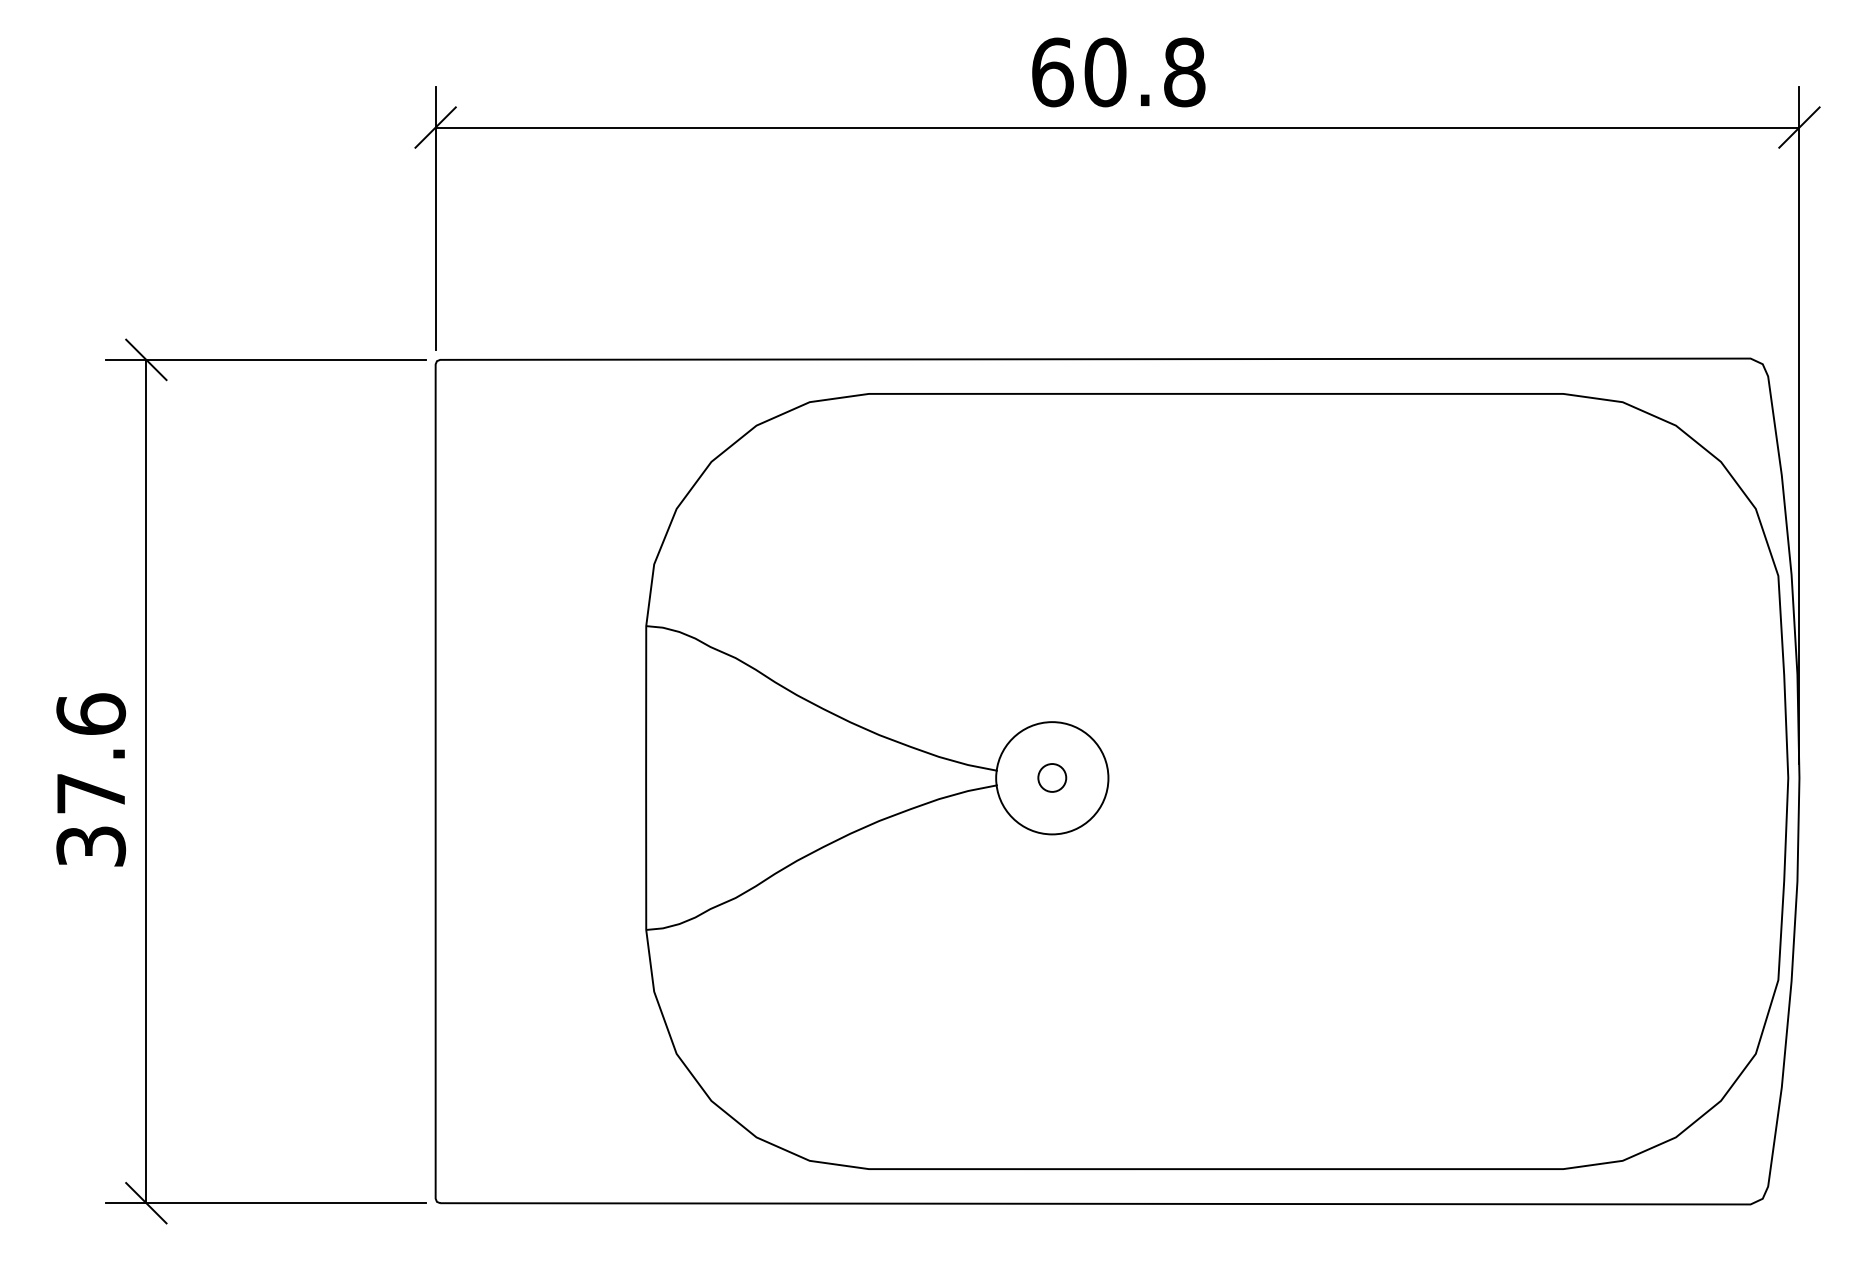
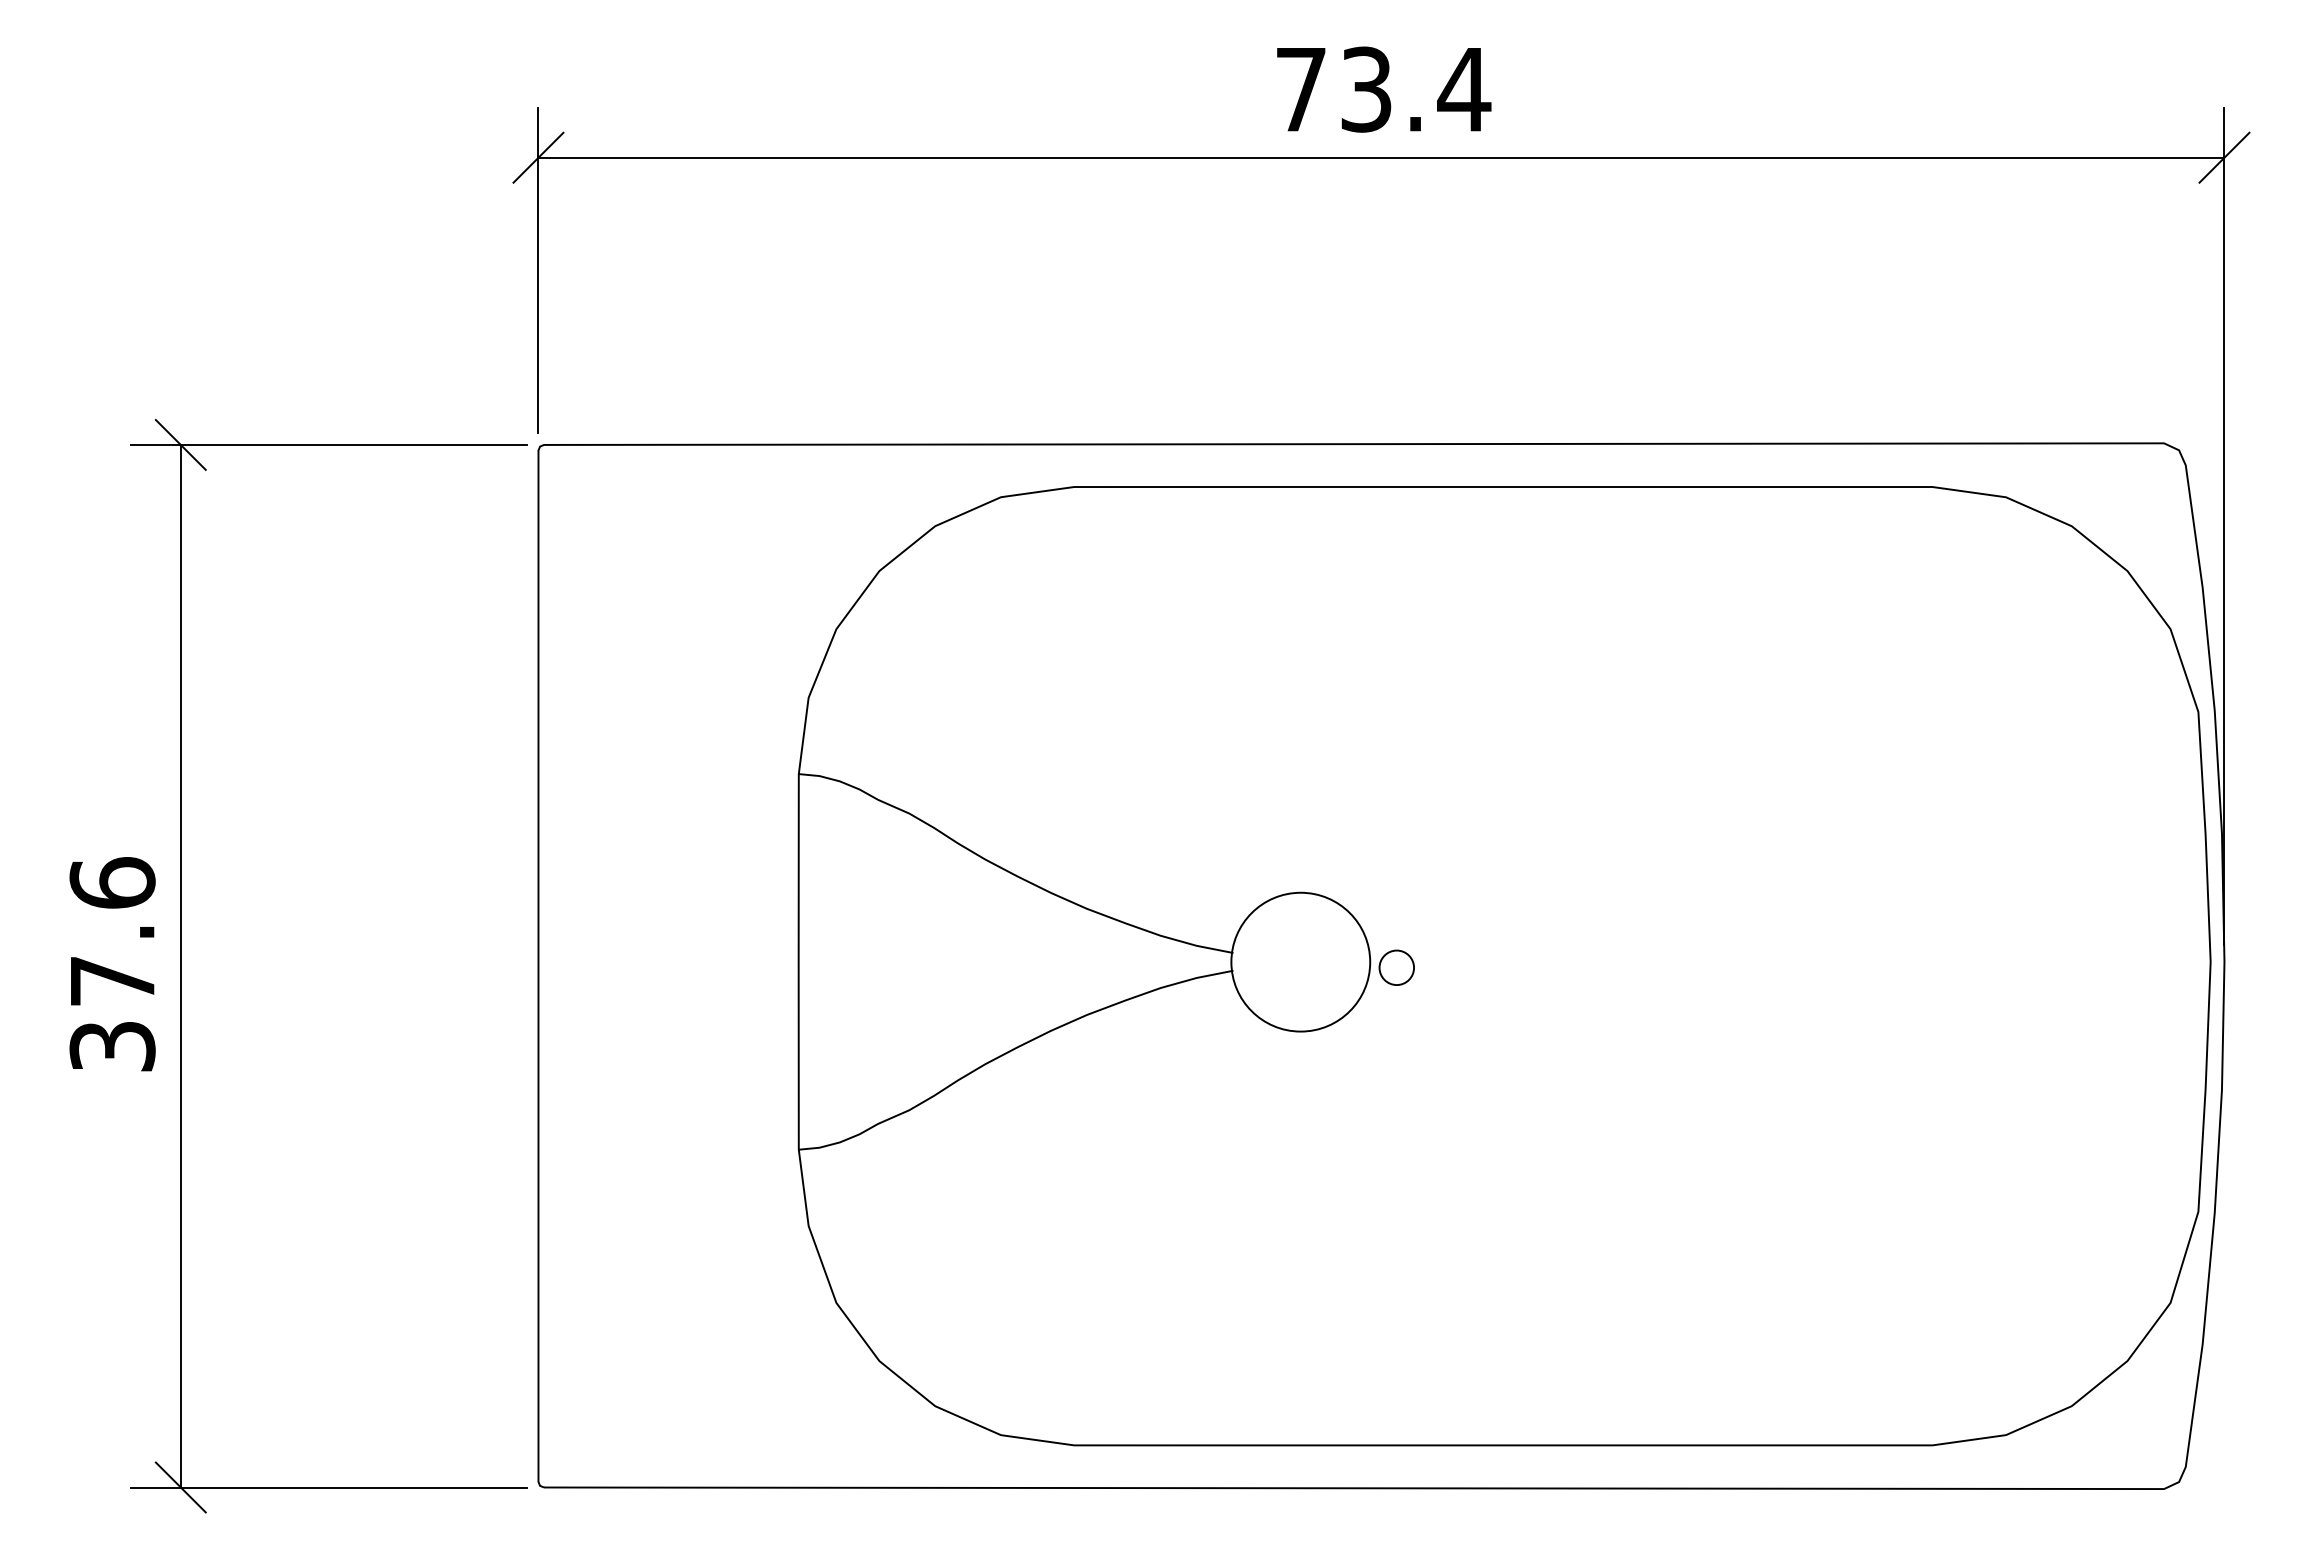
text: (1119, 72) -> (1383, 89), 60.8 -> 73.4
circle: (1052, 777) -> (1396, 967), moved

